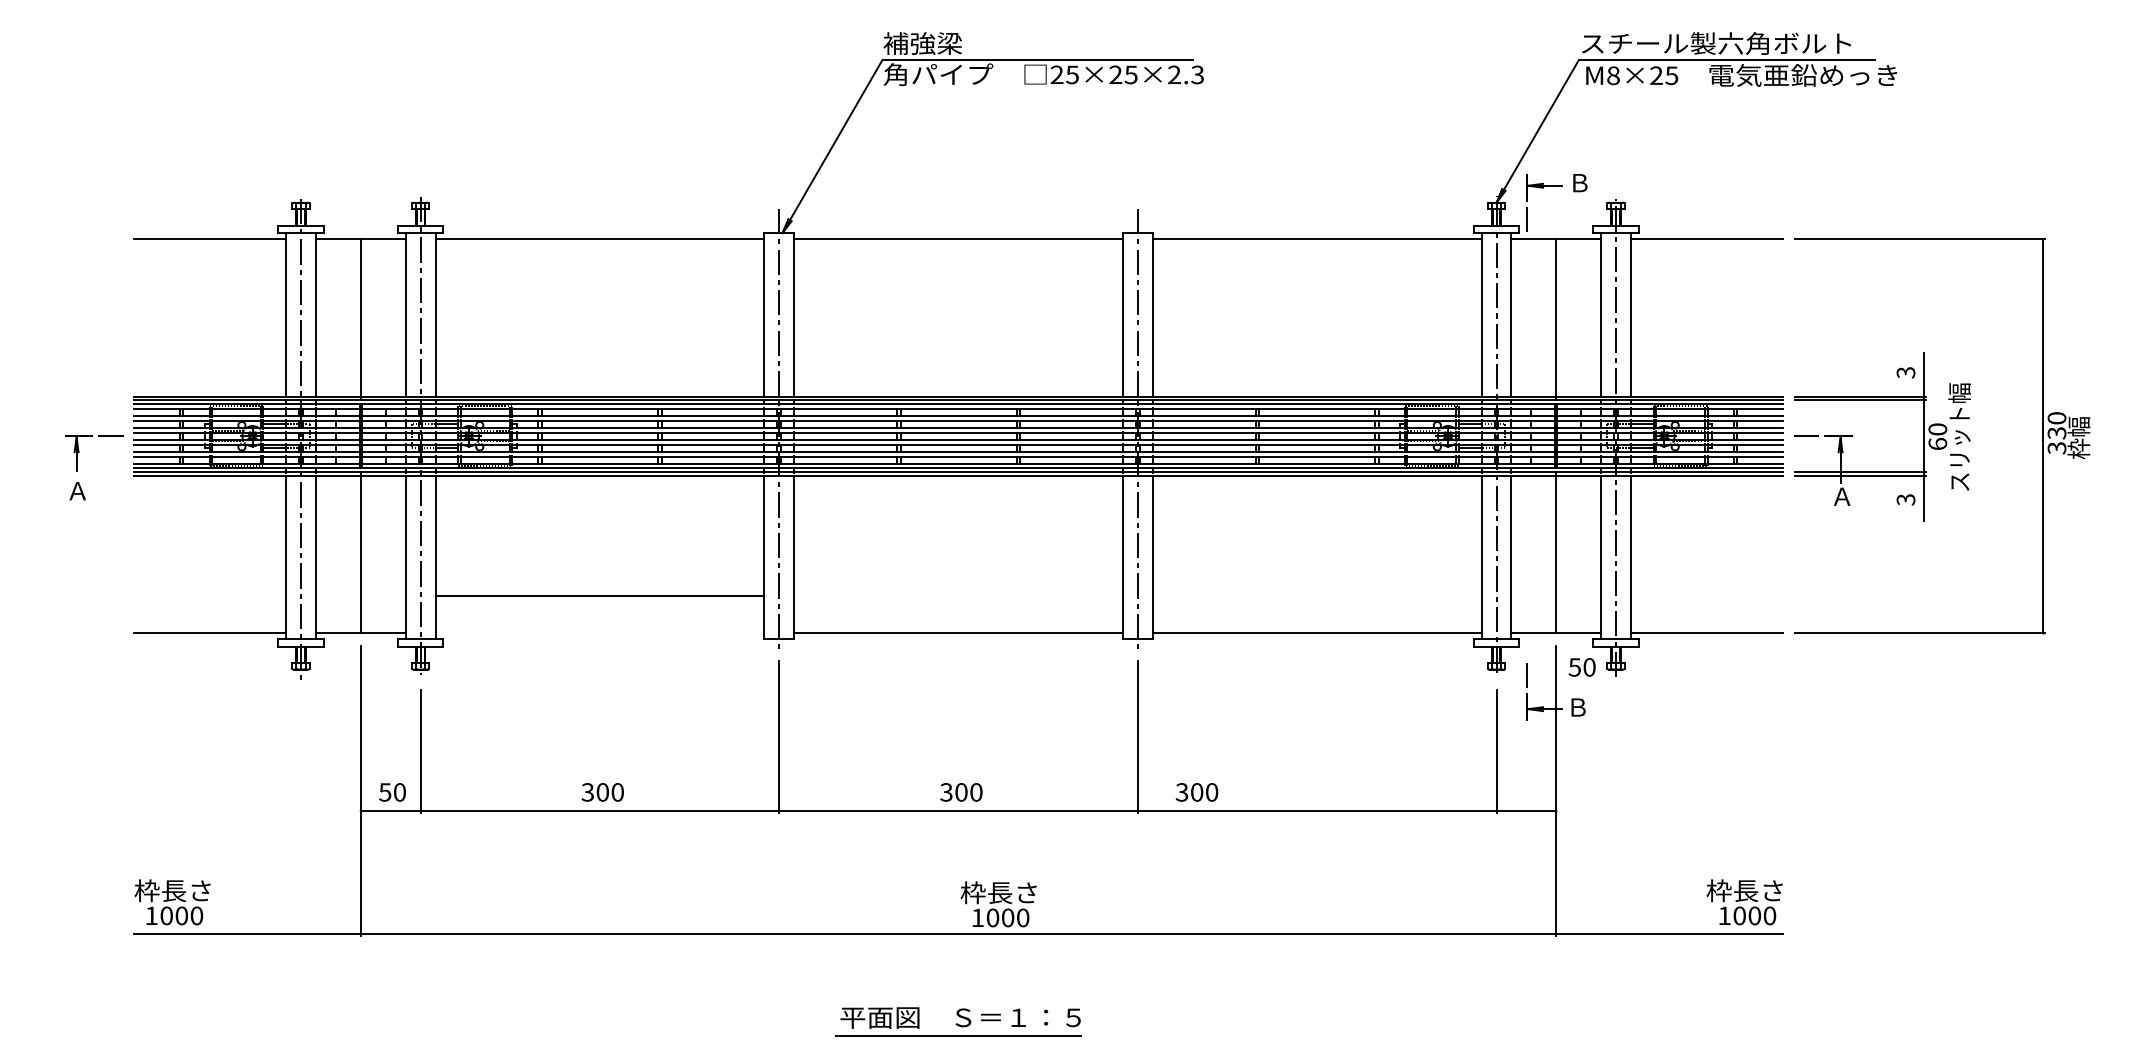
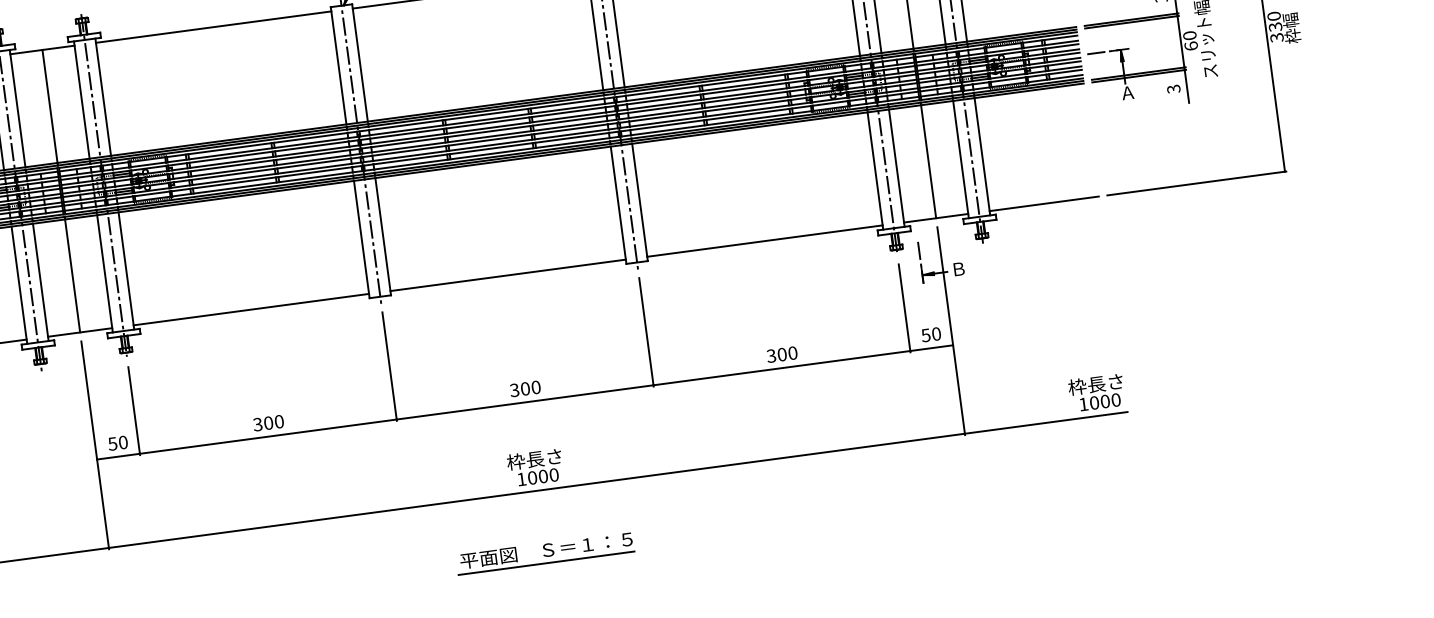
line: (599, 596) -> (251, 309), moved
text: (1581, 667) -> (930, 334), moved
text: (1196, 792) -> (781, 354), moved
text: (998, 904) -> (535, 467), moved

